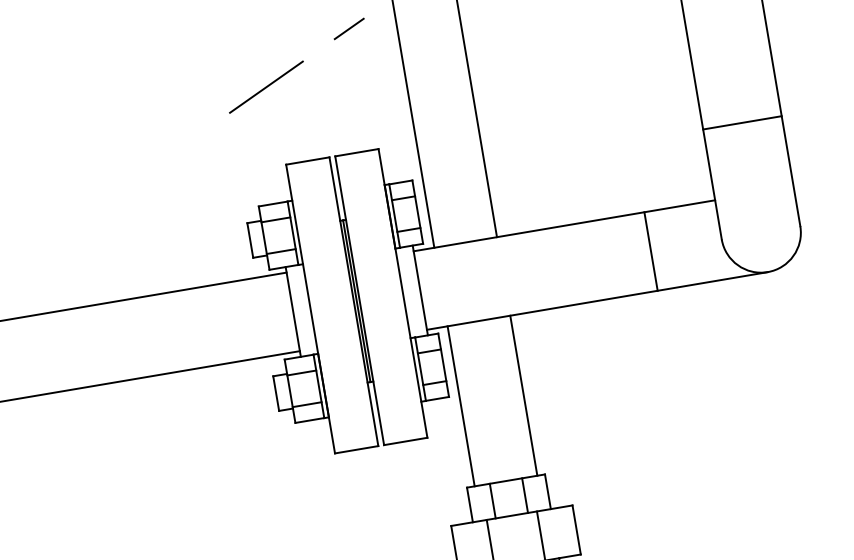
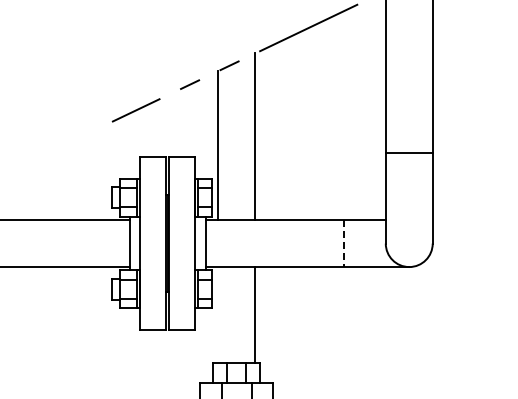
line: (741, 122) -> (408, 152), moved
line: (651, 252) -> (343, 244), solid -> dashed
line: (460, 405) -> (217, 314), removed

